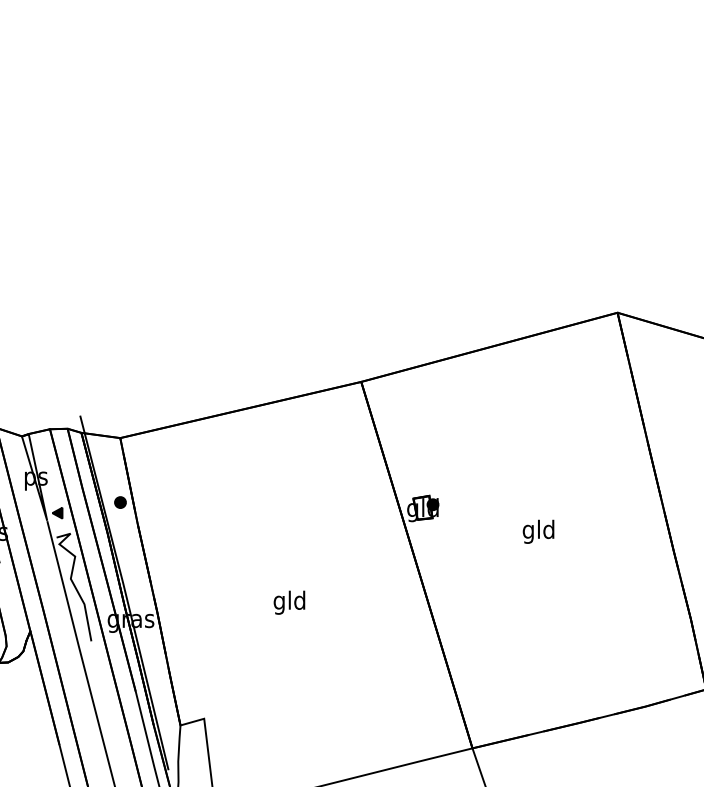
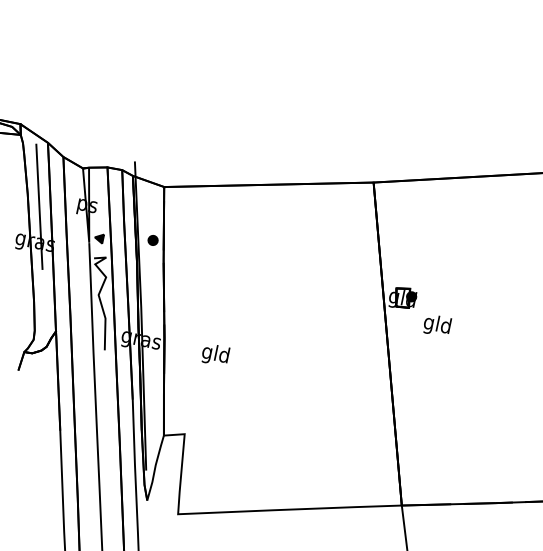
text: (538, 531) -> (437, 325), moved
text: (289, 602) -> (215, 354), moved

